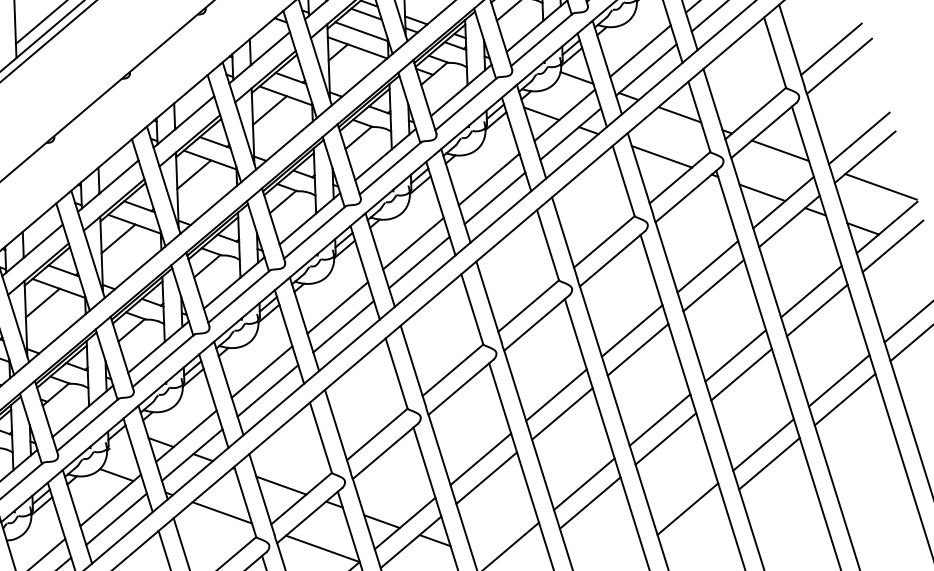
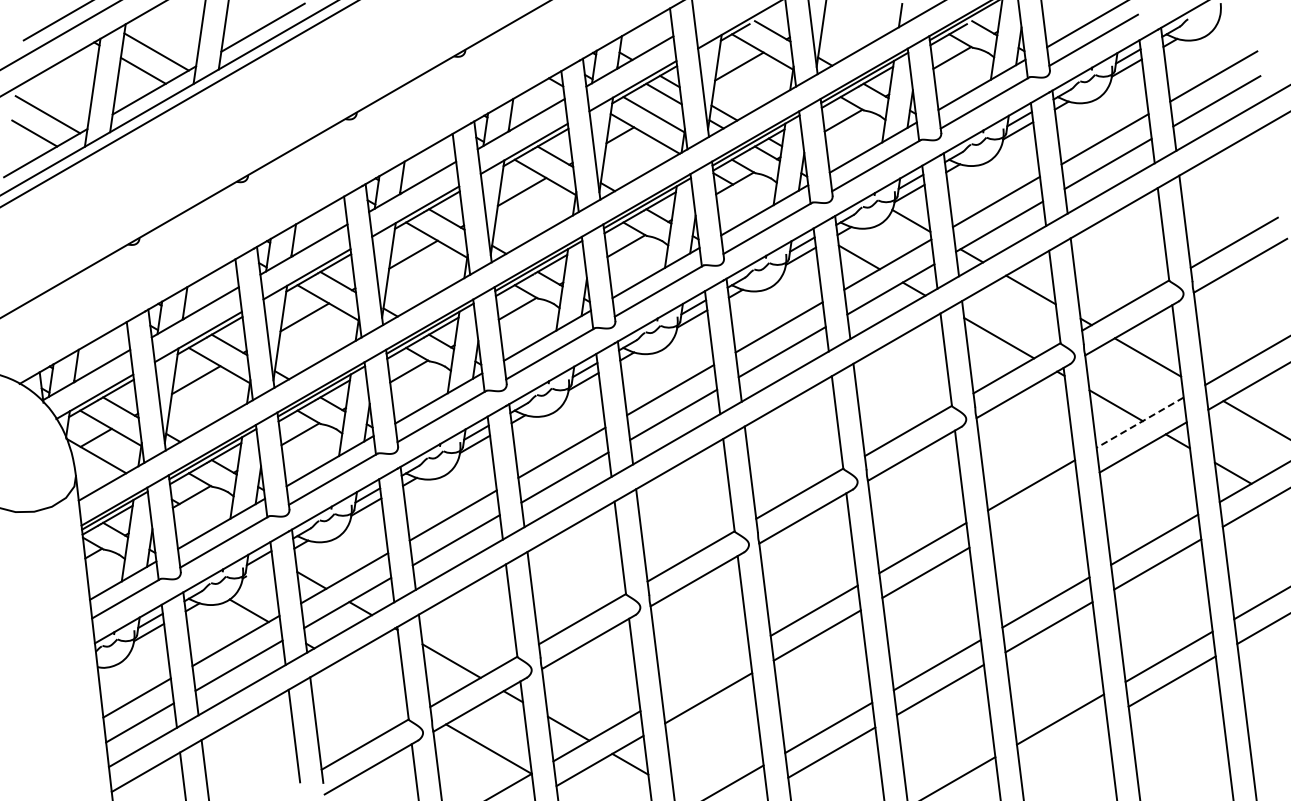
line: (783, 202) -> (1139, 422), solid -> dashed
line: (713, 285) -> (1034, 509), removed
line: (480, 459) -> (705, 673), removed
line: (769, 463) -> (1063, 744), removed
line: (221, 512) -> (371, 681), removed

